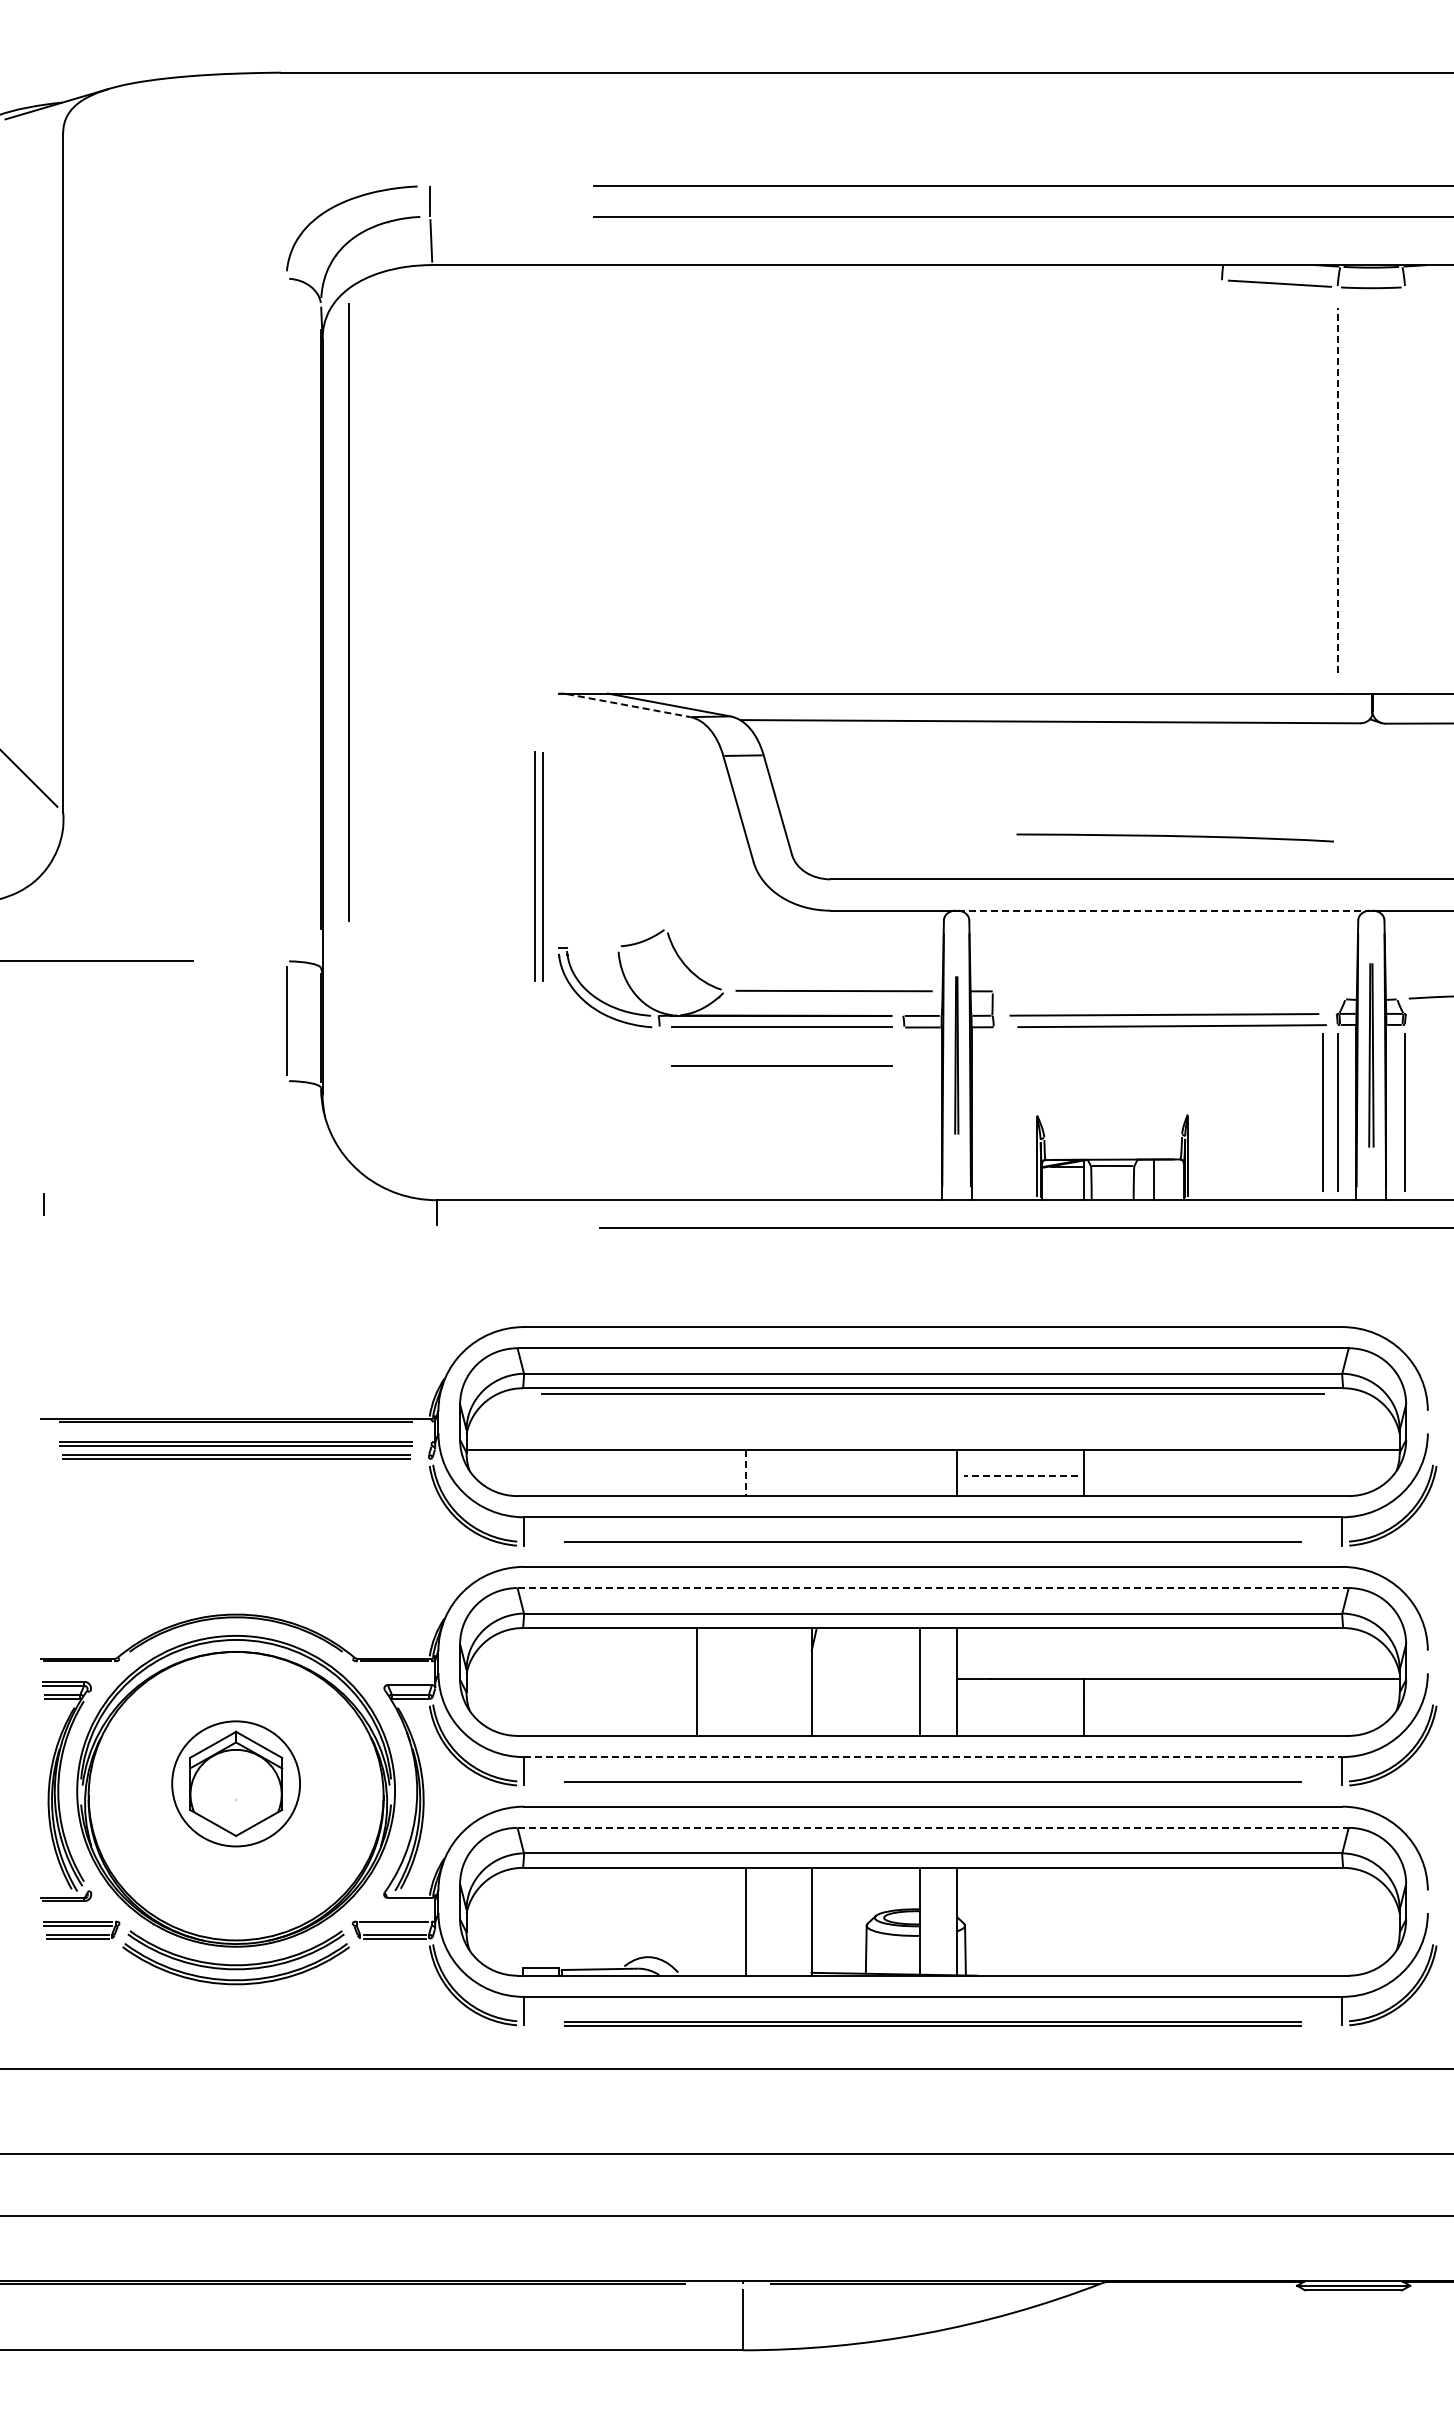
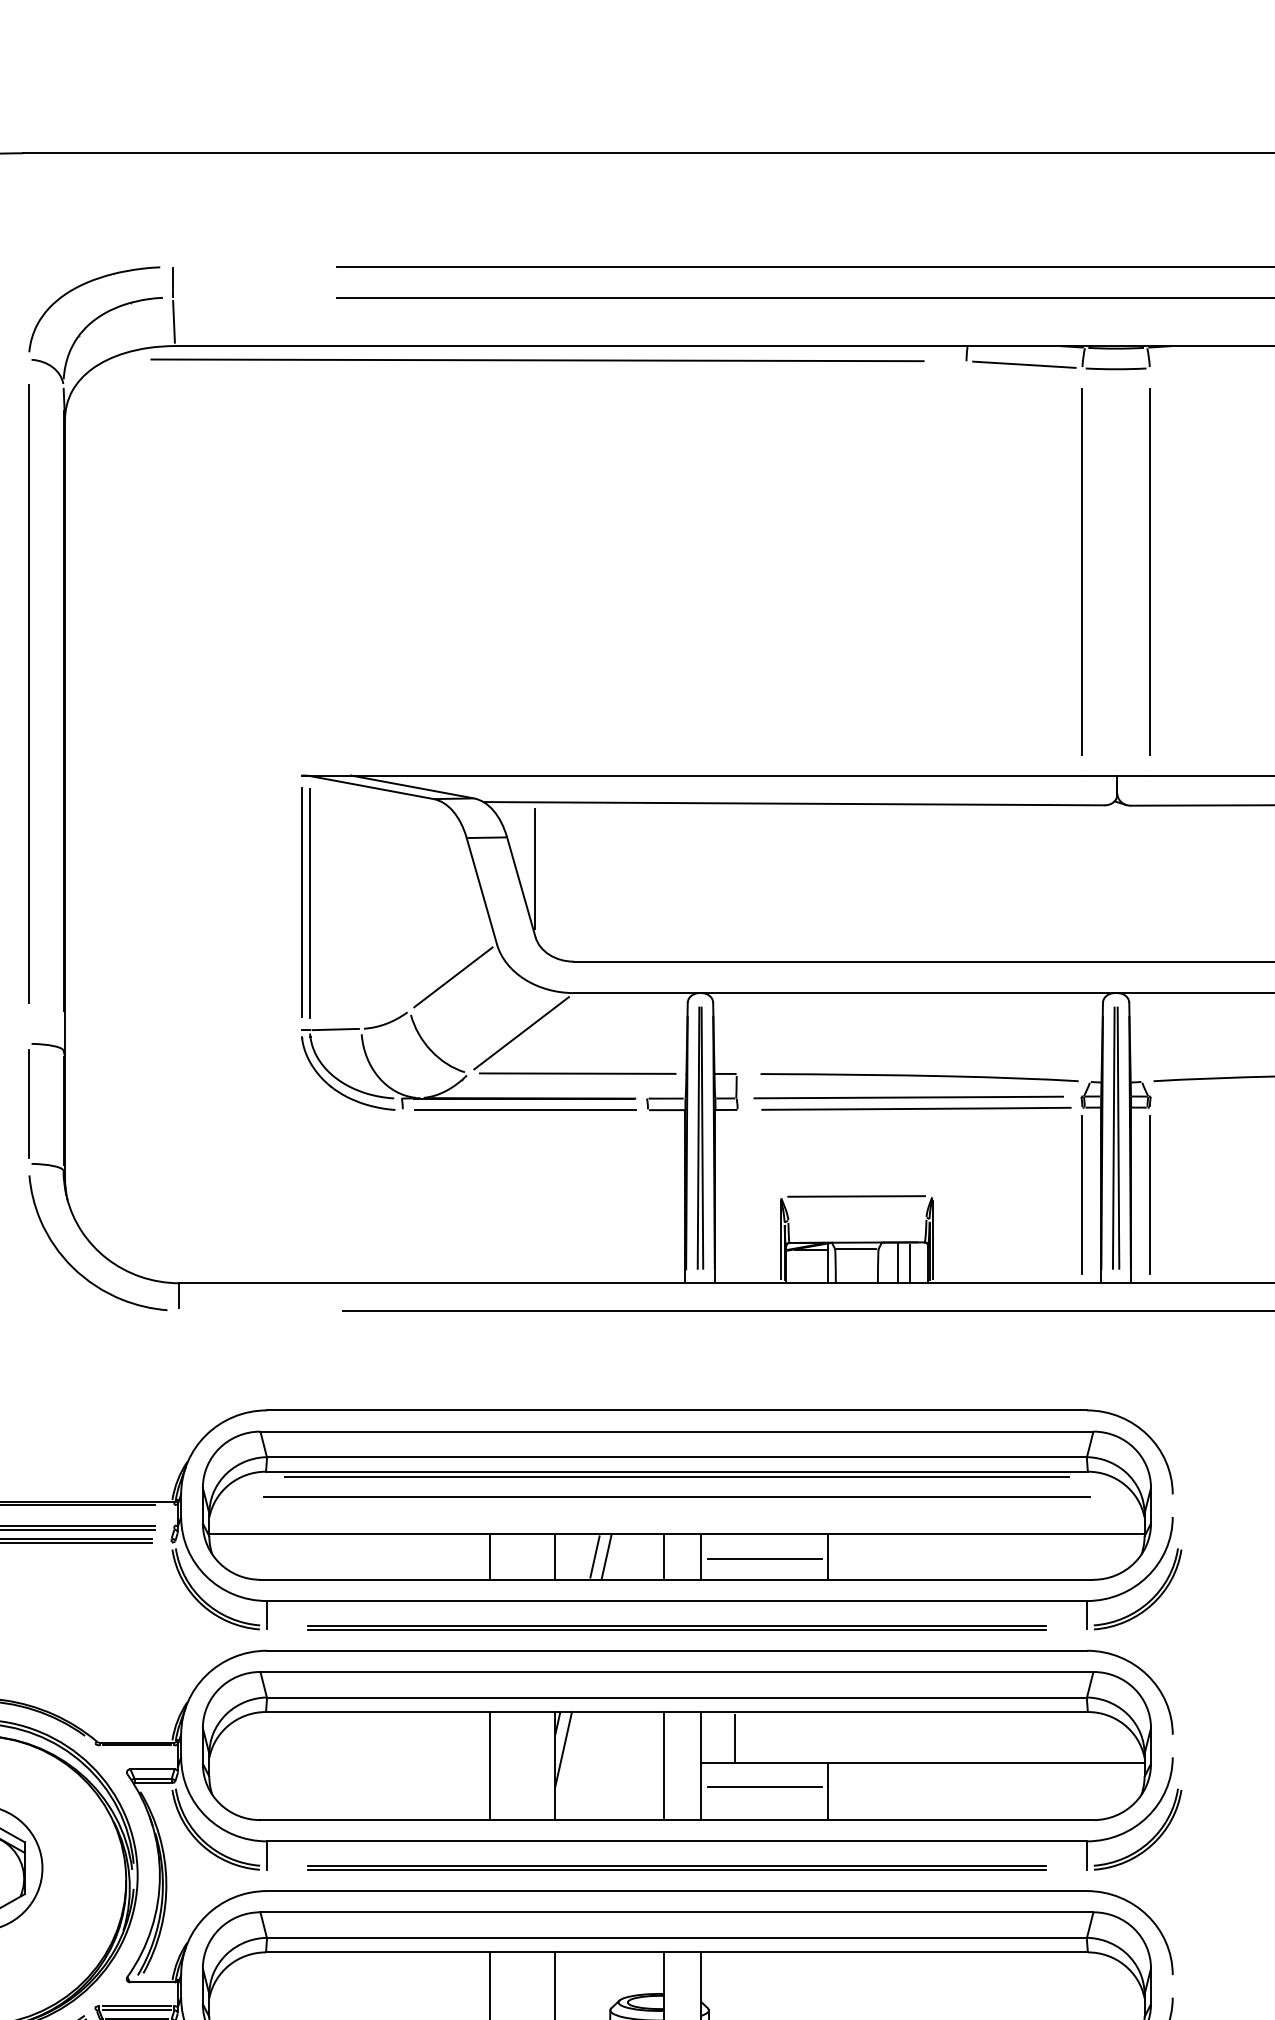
line: (793, 279) -> (536, 360), added
line: (1337, 490) -> (1082, 571), dashed -> solid
line: (1405, 490) -> (1150, 571), added
line: (348, 612) -> (28, 694), moved
line: (628, 705) -> (371, 787), dashed -> solid
line: (791, 786) -> (534, 868), added
curve: (1174, 836) -> (918, 1076), moved
part: (538, 866) -> (305, 902), moved
line: (710, 894) -> (453, 976), added
line: (1164, 910) -> (908, 992), dashed -> solid
line: (592, 946) -> (335, 1028), added
line: (777, 950) -> (520, 1033), added
part: (956, 1055) -> (700, 1138), size x1.67
part: (1371, 1055) -> (1116, 1138), size x1.43
line: (781, 1065) -> (524, 1148), removed
line: (1322, 1112) -> (1067, 1195), removed
line: (1112, 1113) -> (856, 1196), added
line: (1165, 1179) -> (909, 1262), added
curve: (330, 1183) -> (72, 1266), added
line: (932, 1413) -> (676, 1497), added
line: (850, 1472) -> (594, 1556), added
line: (746, 1473) -> (489, 1557), dashed -> solid
line: (811, 1473) -> (555, 1557), added
line: (862, 1473) -> (606, 1557), added
line: (920, 1473) -> (664, 1557), added
line: (1020, 1475) -> (764, 1559), dashed -> solid
line: (933, 1545) -> (677, 1629), added
line: (933, 1588) -> (677, 1672), dashed -> solid
line: (991, 1653) -> (735, 1737), added
line: (819, 1665) -> (563, 1749), added
line: (697, 1681) -> (489, 1765), moved
line: (1020, 1702) -> (764, 1786), added
line: (933, 1757) -> (677, 1841), dashed -> solid
line: (933, 1785) -> (677, 1869), added
line: (933, 1827) -> (677, 1911), dashed -> solid
line: (393, 1925) -> (136, 2010), added

